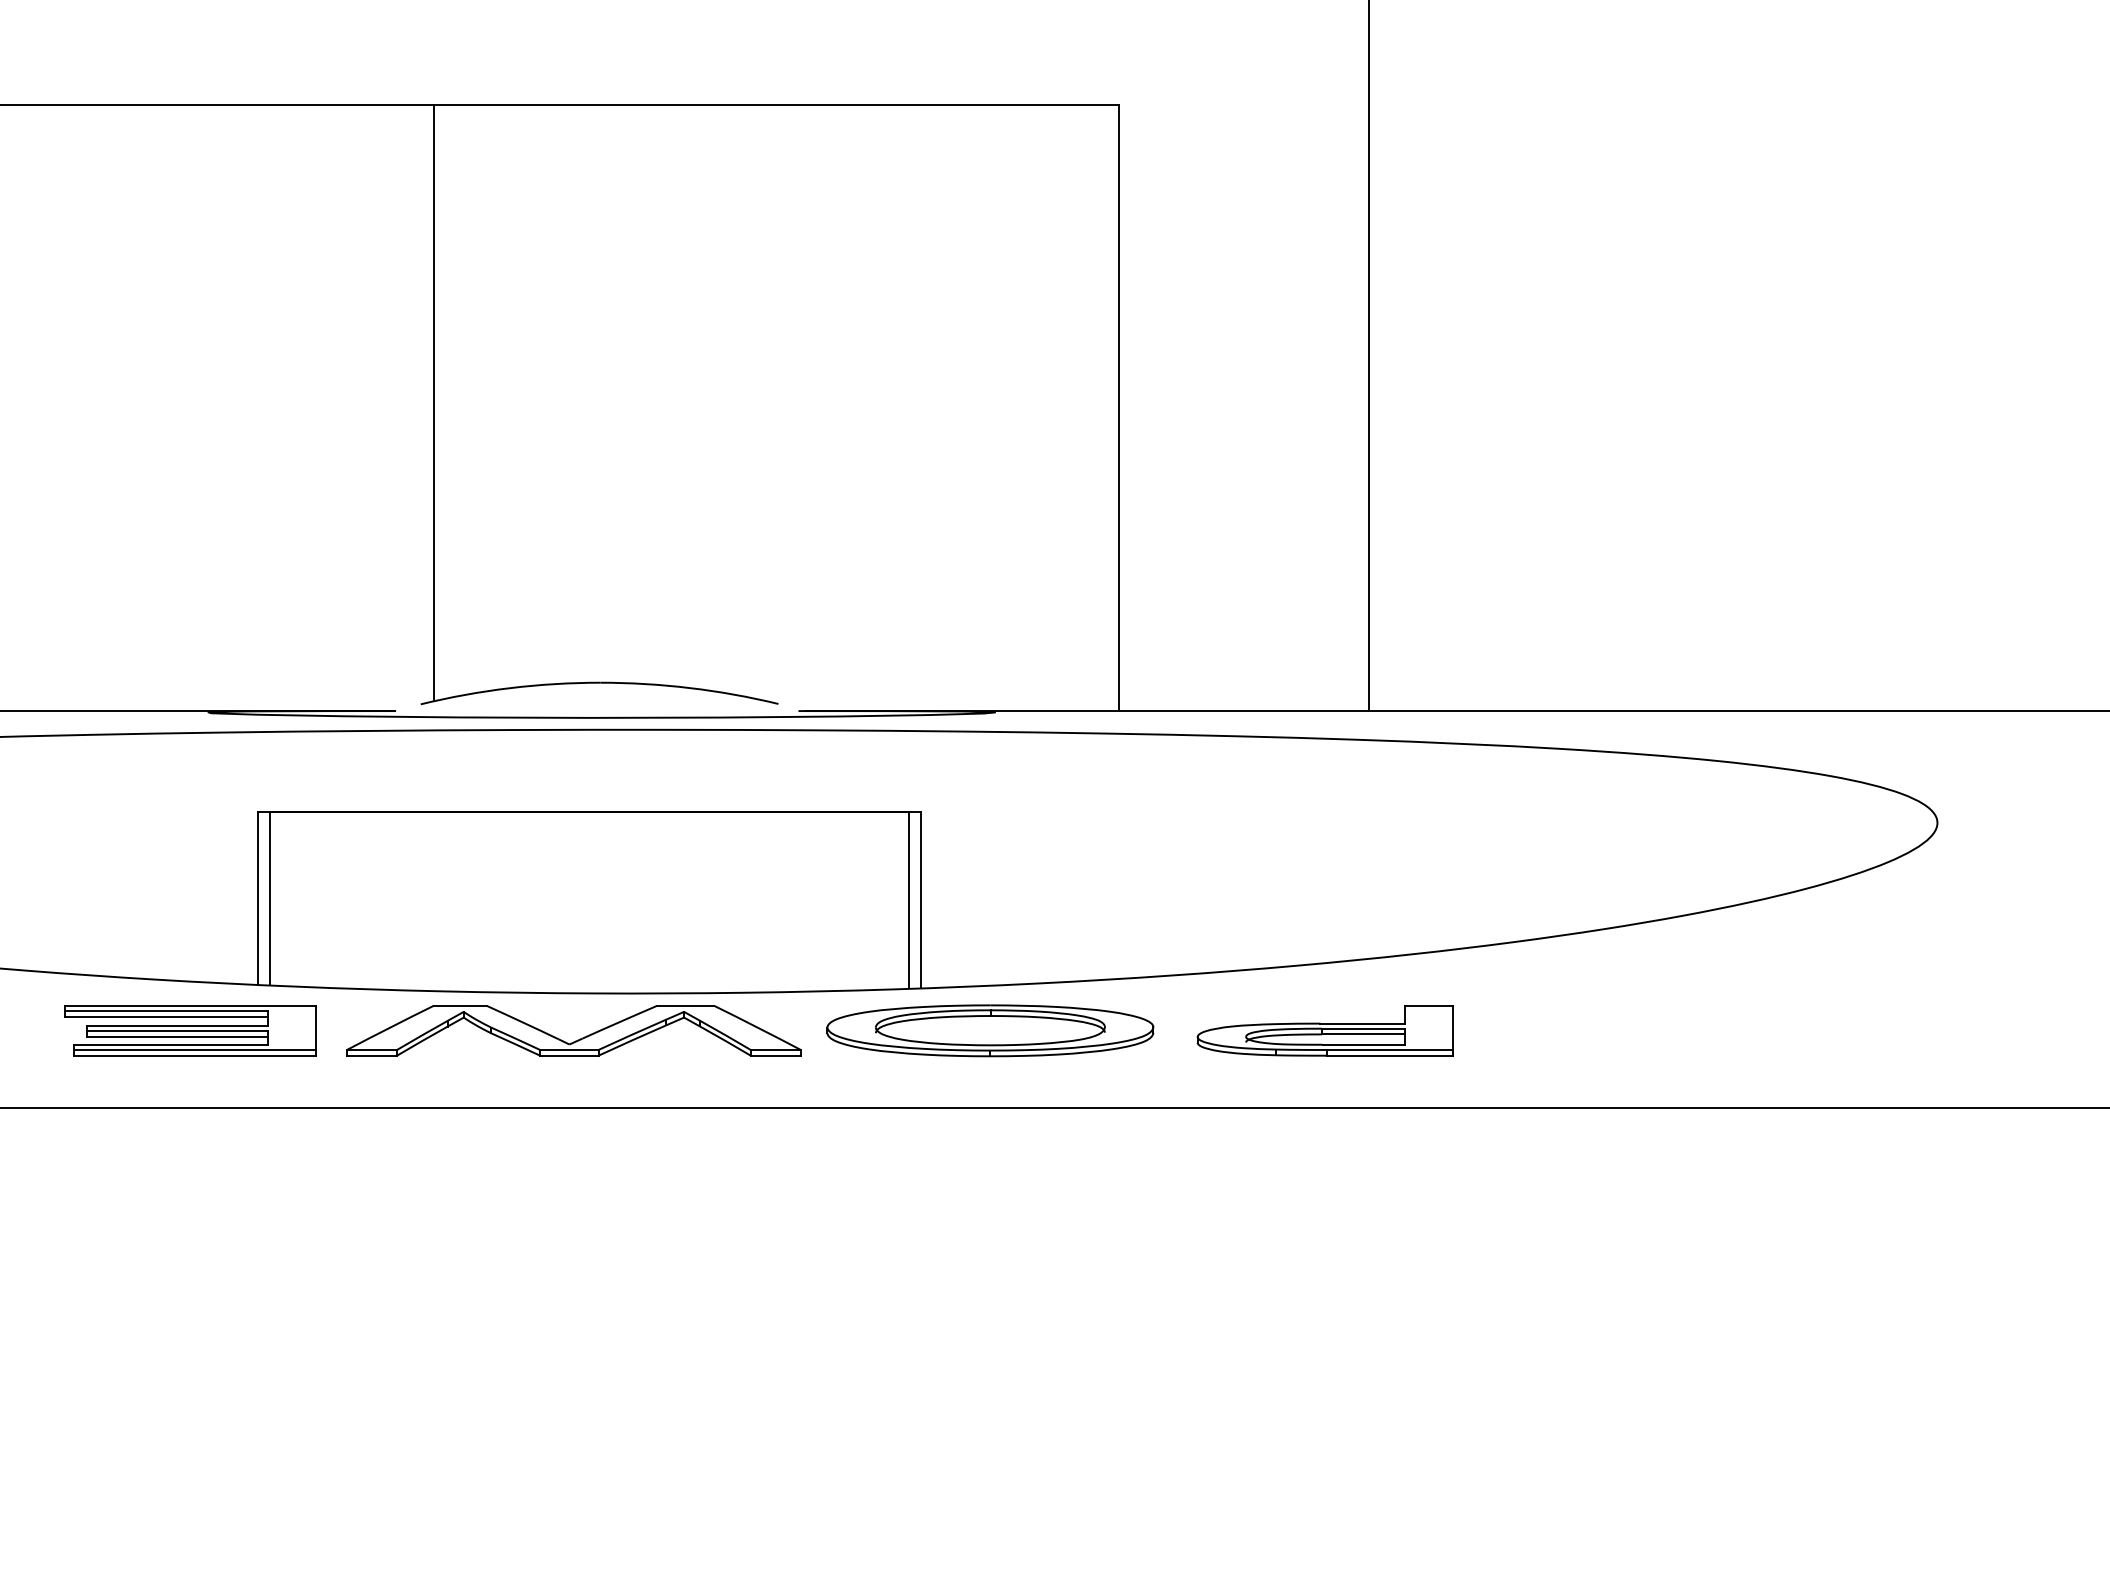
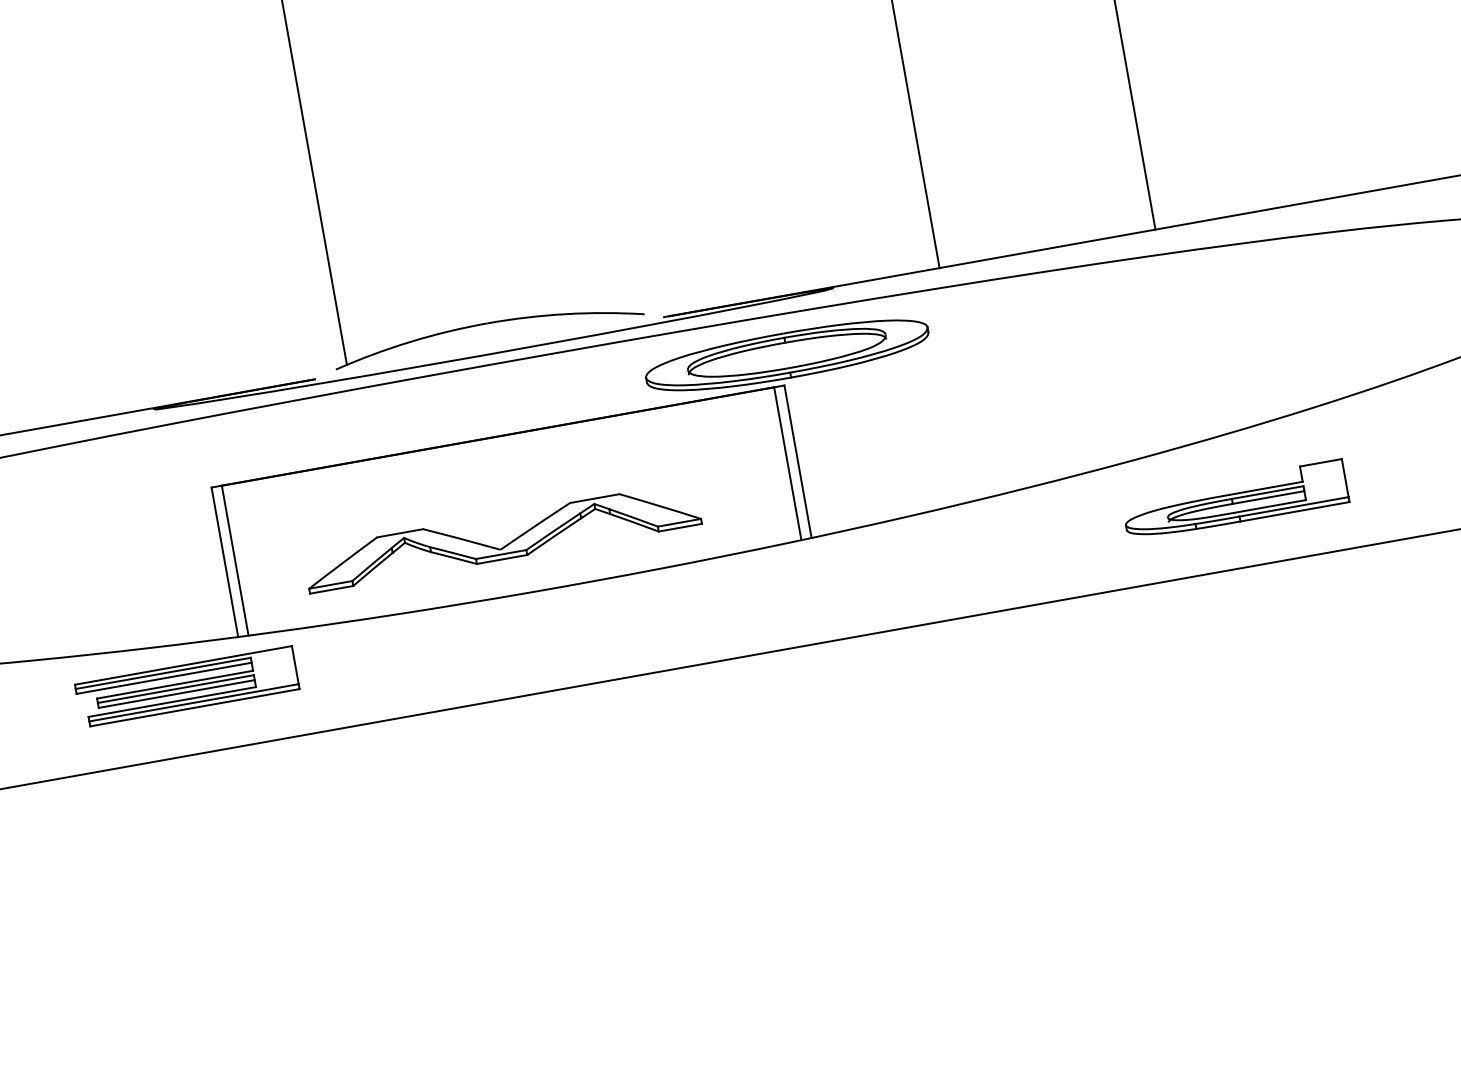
part: (990, 1030) -> (787, 355), moved
part: (1324, 1030) -> (1234, 500), moved
part: (577, 1039) -> (506, 544), moved

